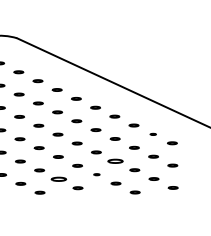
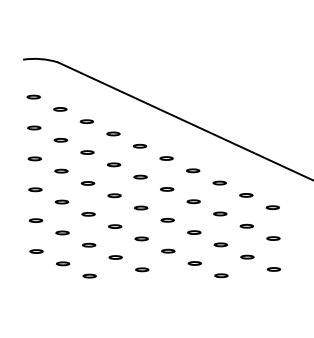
part: (153, 134) -> (246, 195), size x1.67
part: (115, 161) -> (194, 232), size x0.62
part: (96, 174) -> (168, 250), size x1.67
part: (58, 179) -> (115, 257), size x0.62

